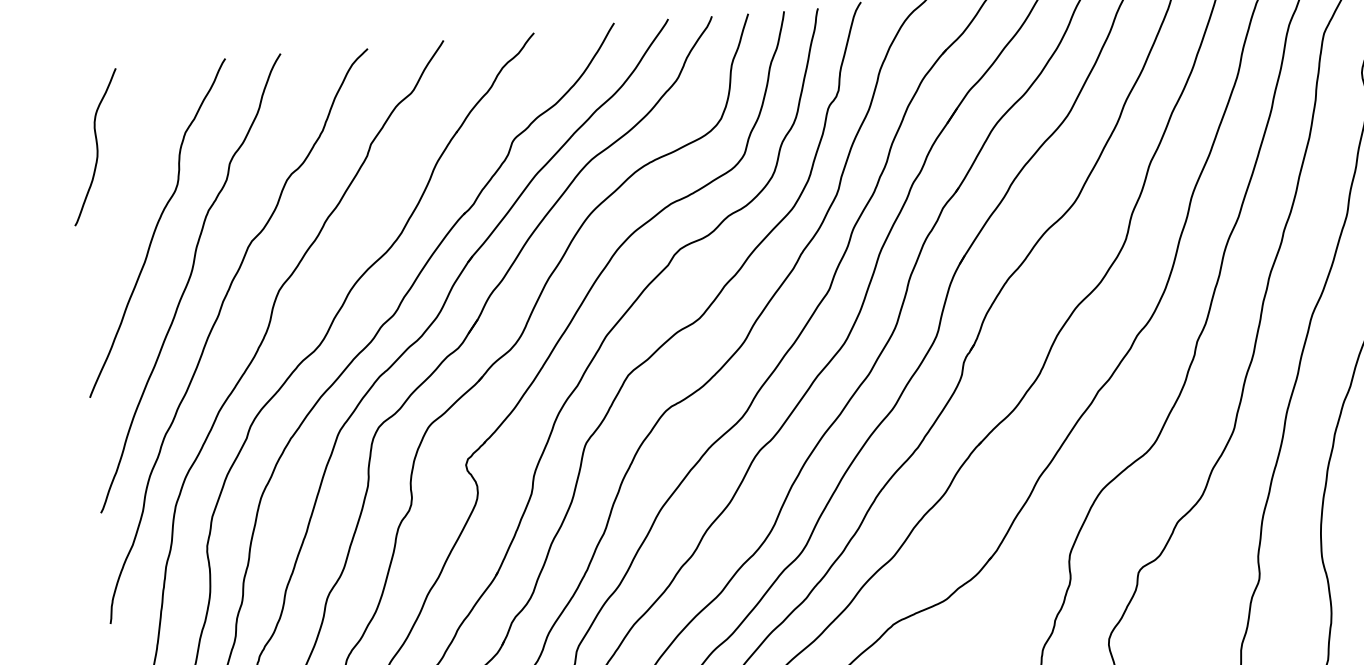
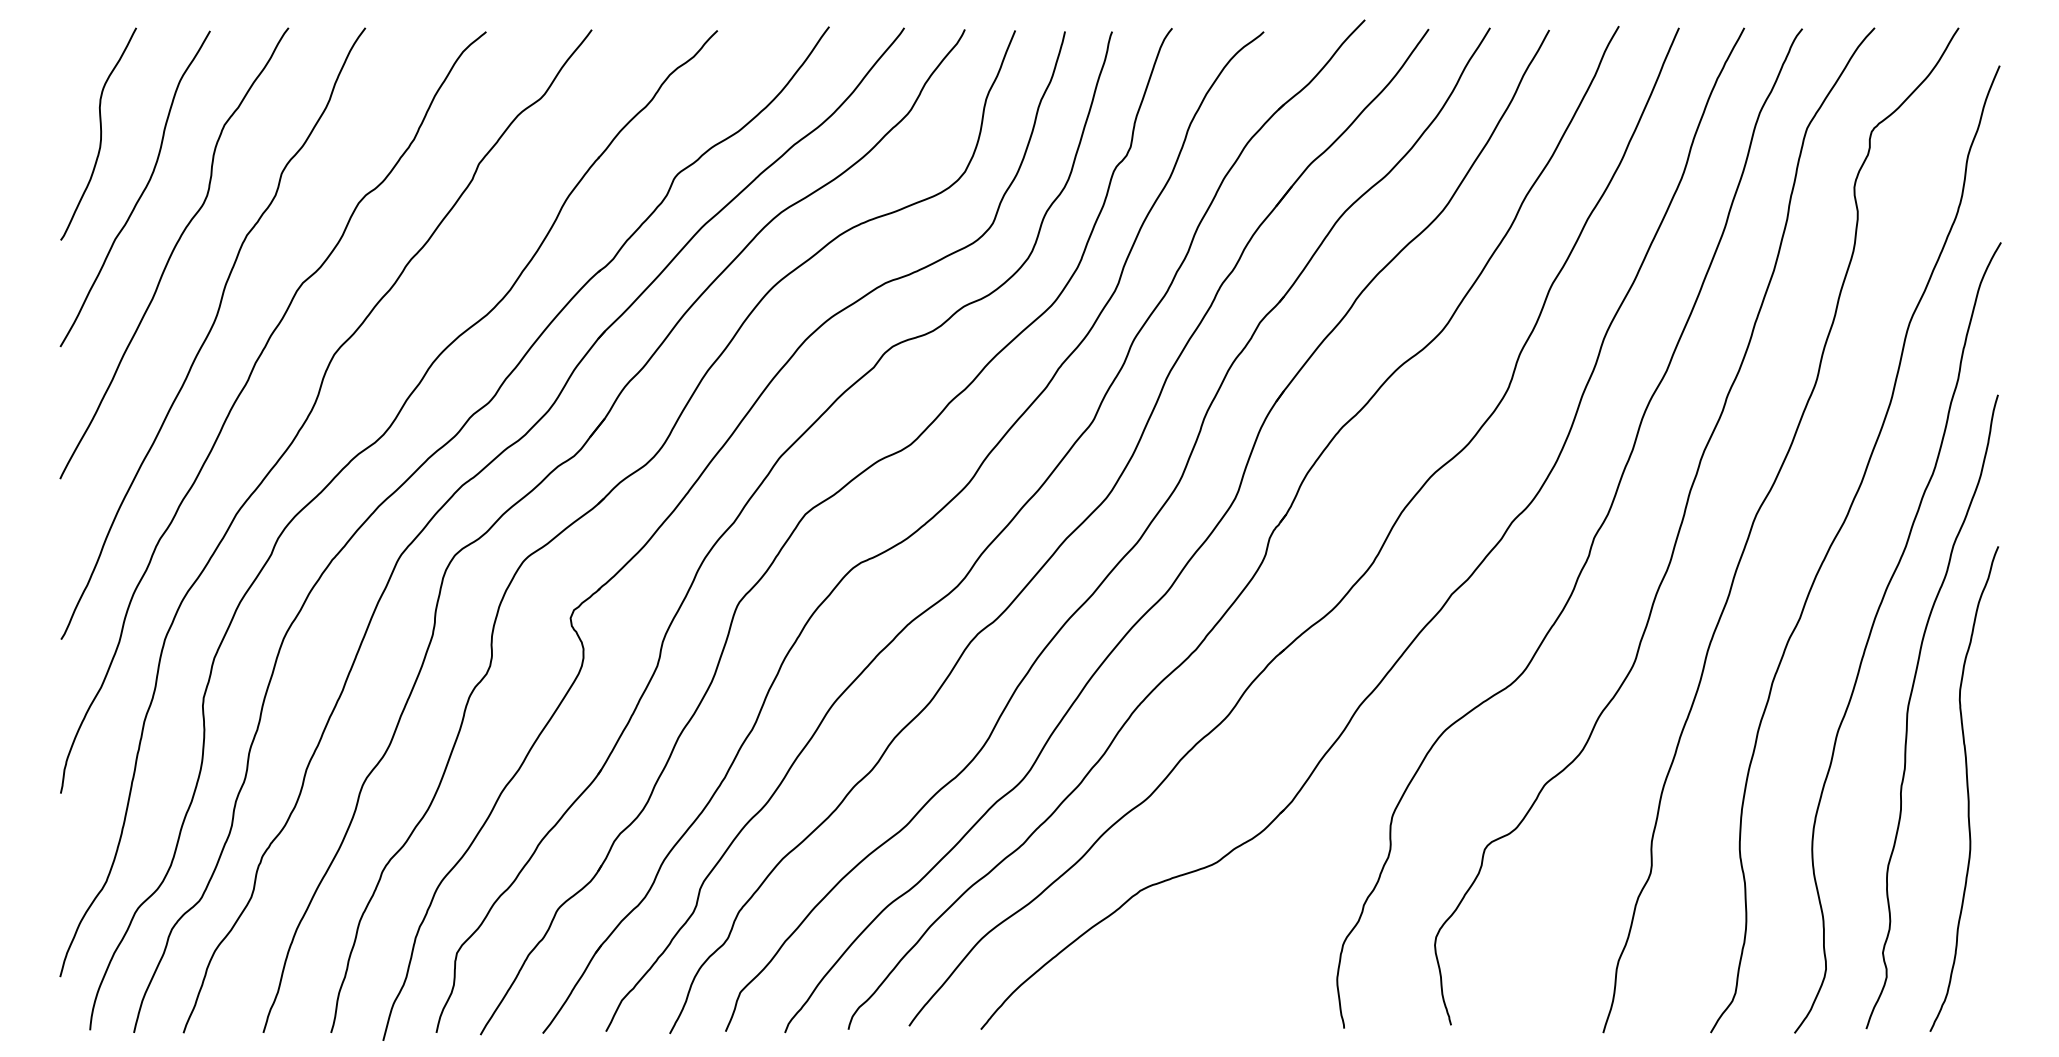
curve: (129, 187) -> (140, 194), added

